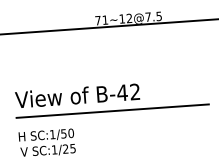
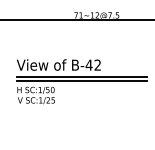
line: (112, 117) -> (81, 81), added

